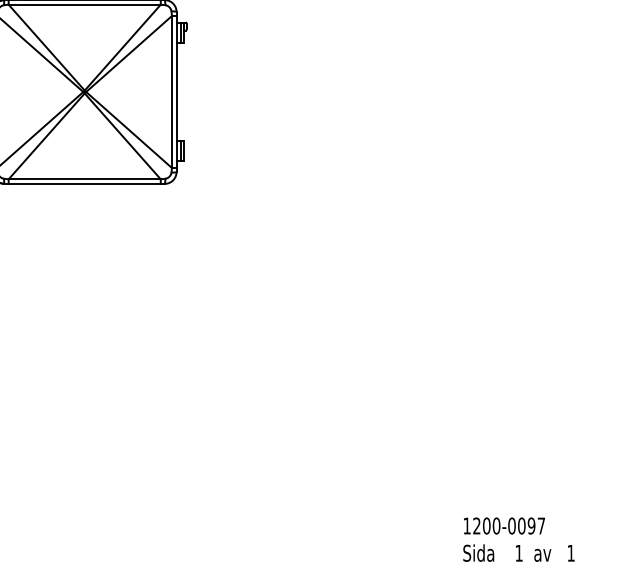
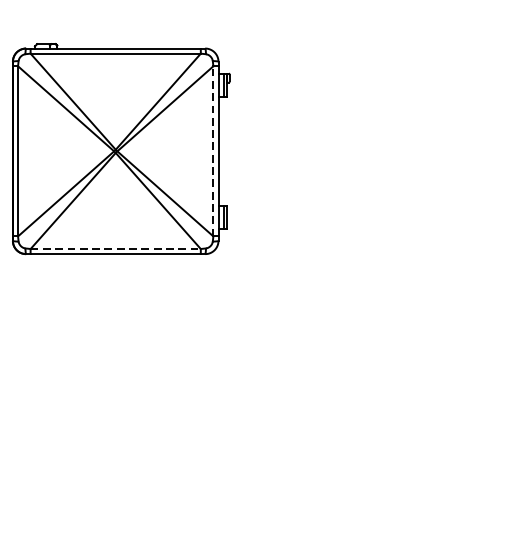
line: (172, 91) -> (213, 150), solid -> dashed
line: (85, 179) -> (116, 249), solid -> dashed

